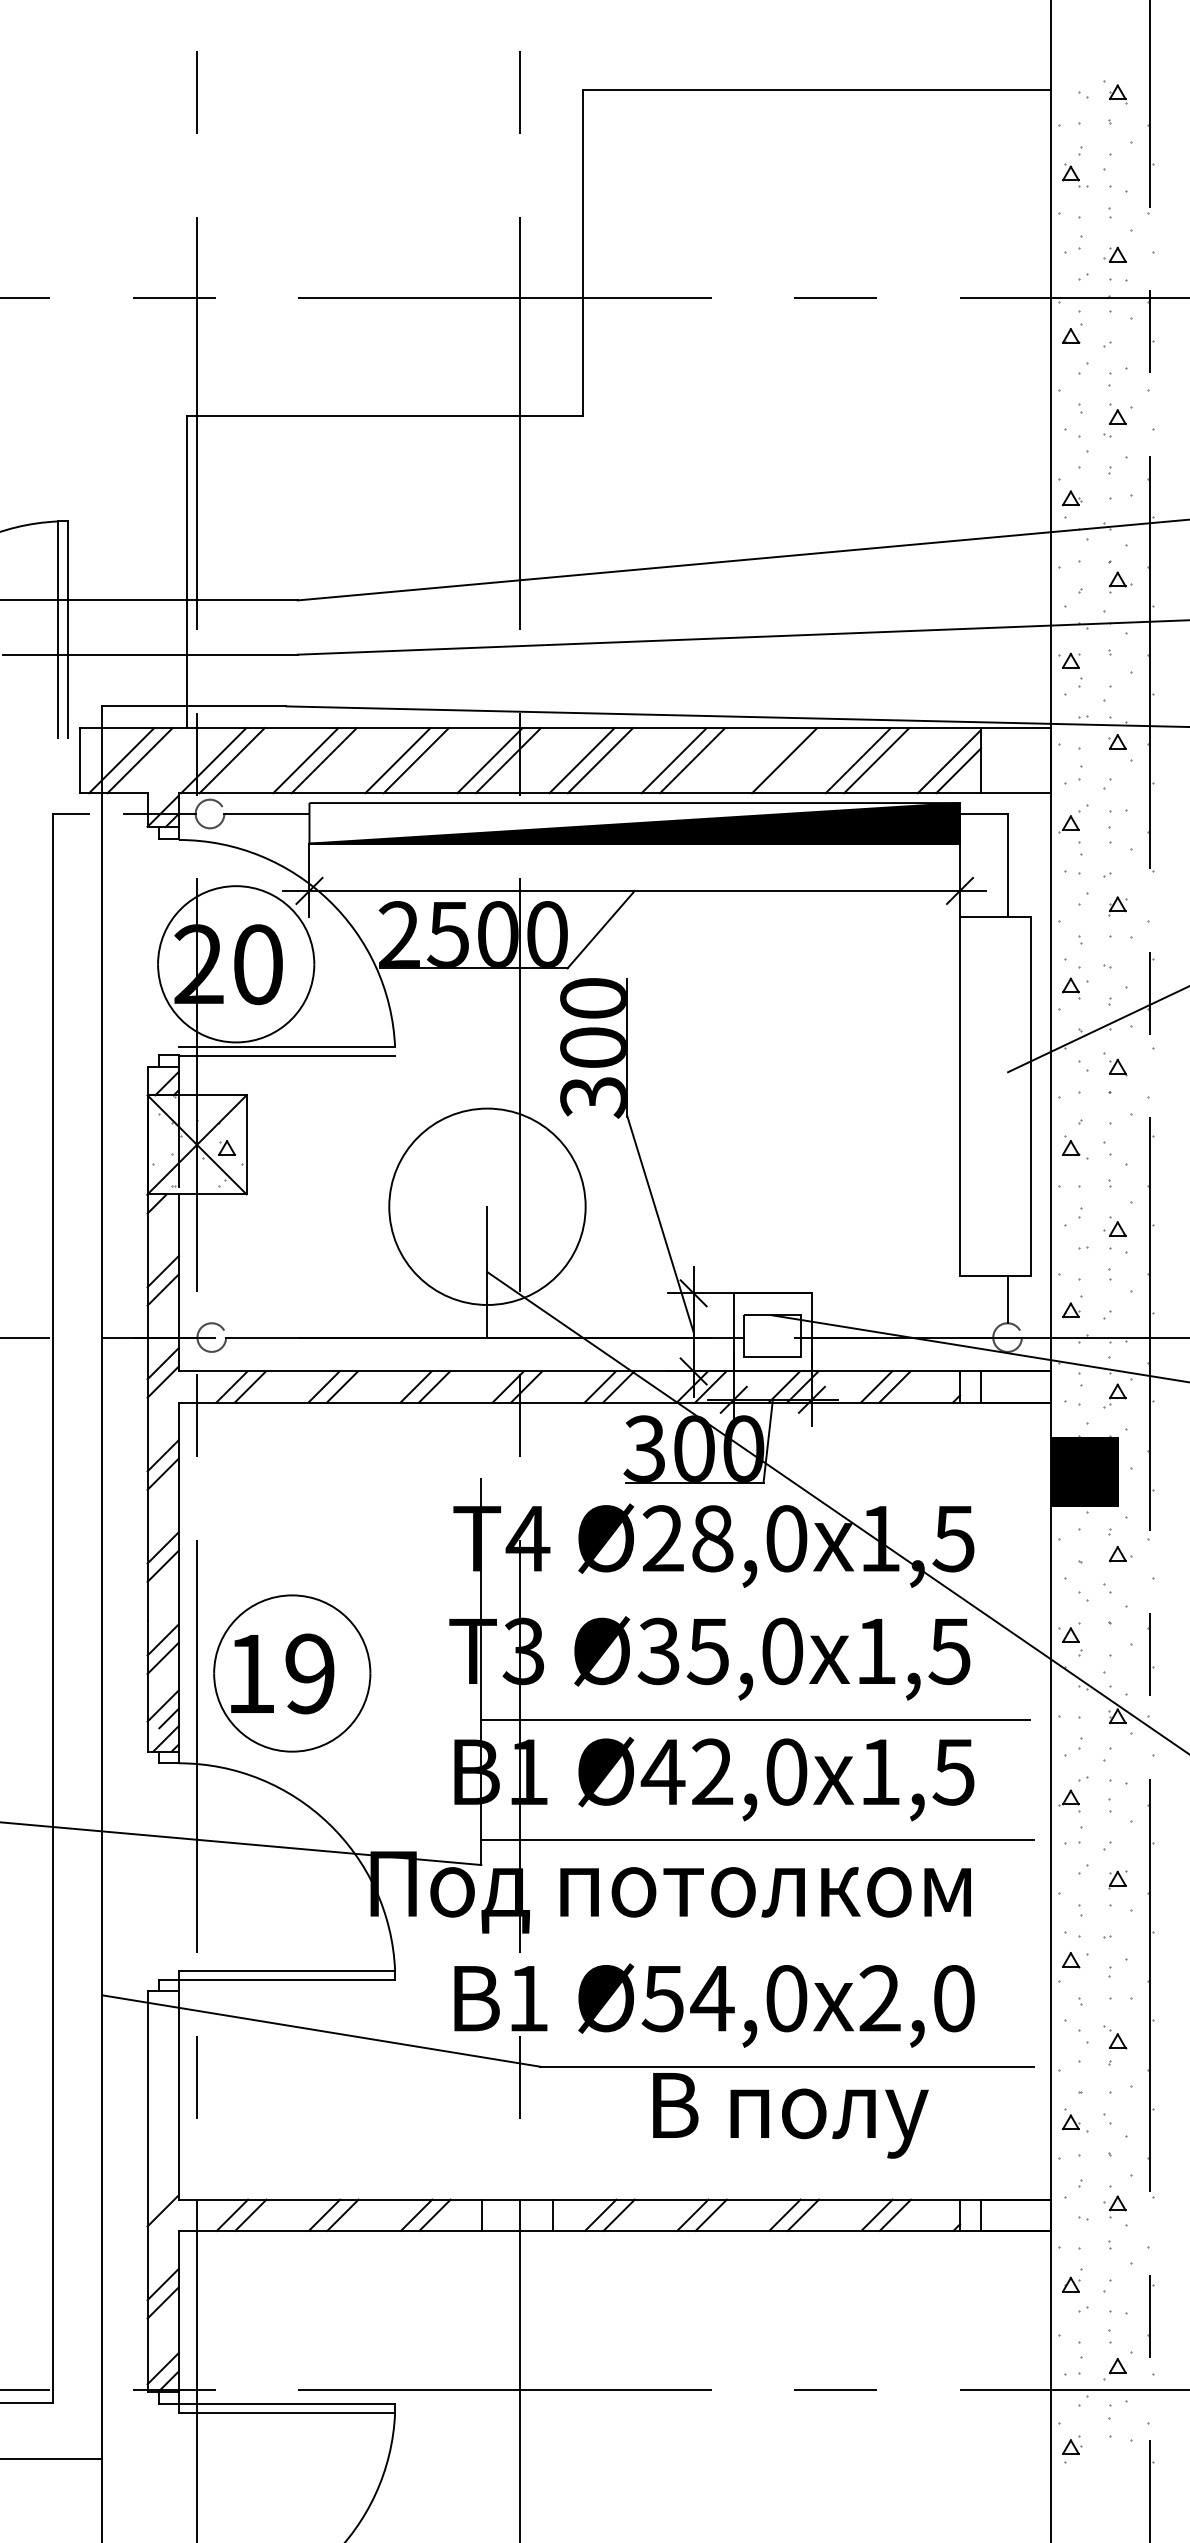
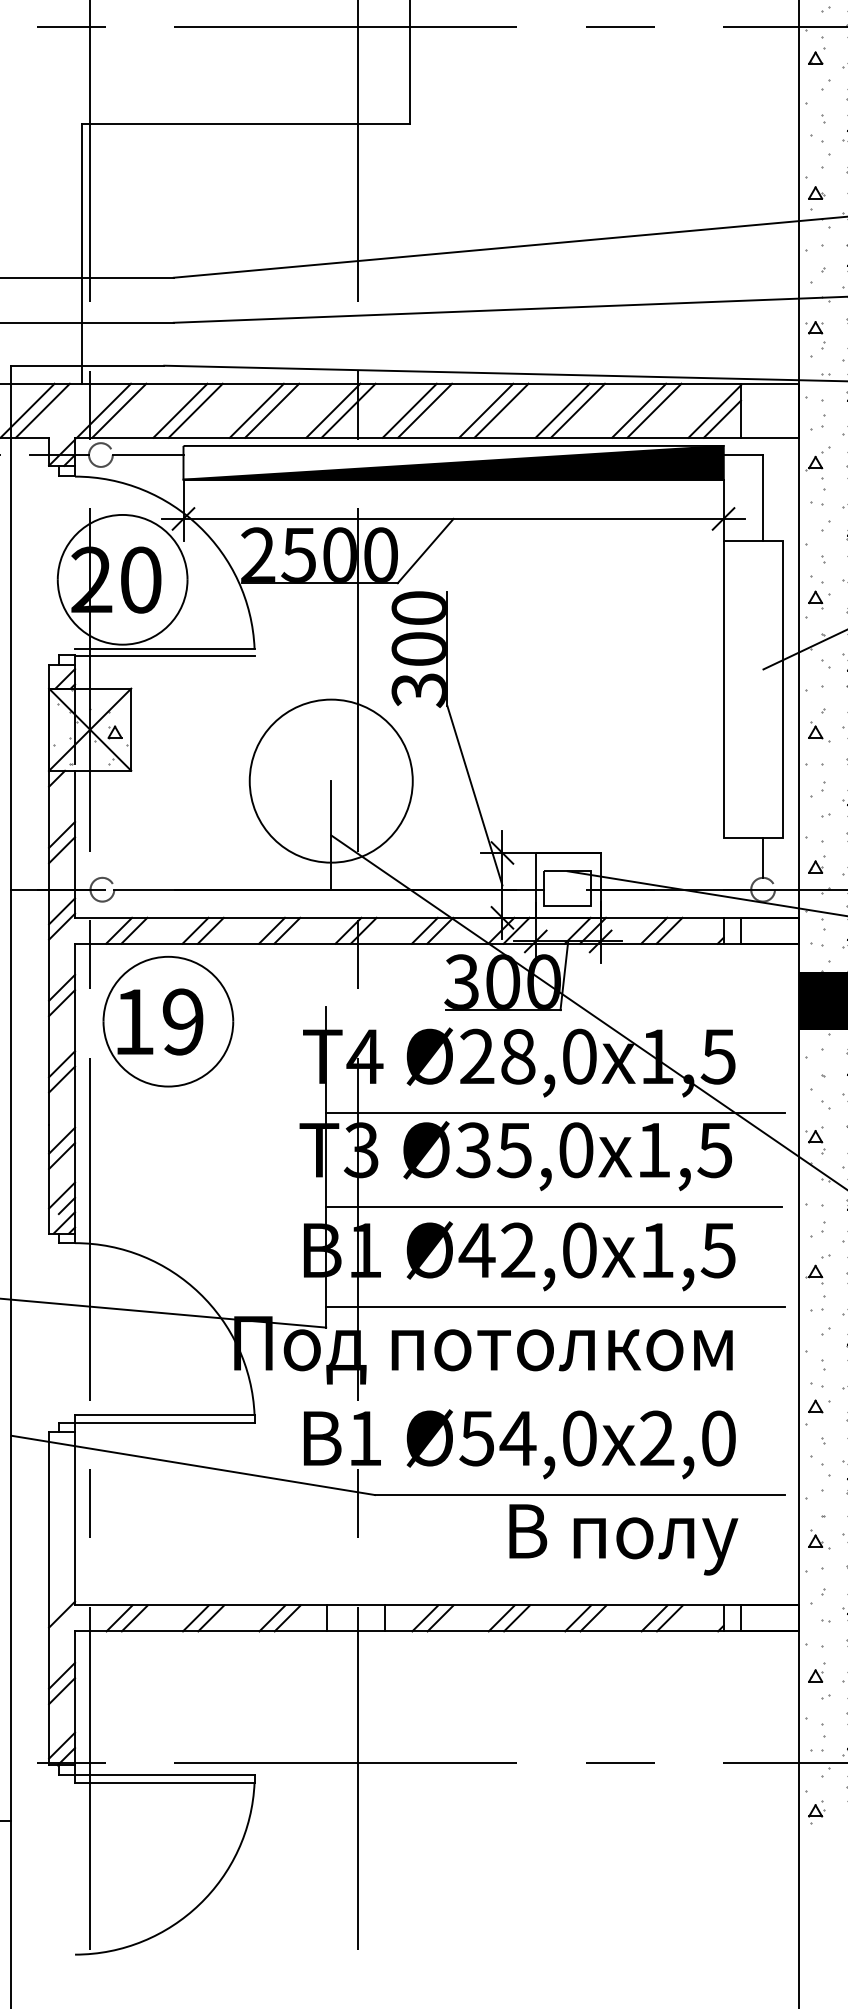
line: (765, 760) -> (562, 410), added
line: (757, 1606) -> (555, 1112), added
part: (292, 1673) -> (168, 1021), moved
text: (790, 2115) -> (623, 1539), moved

